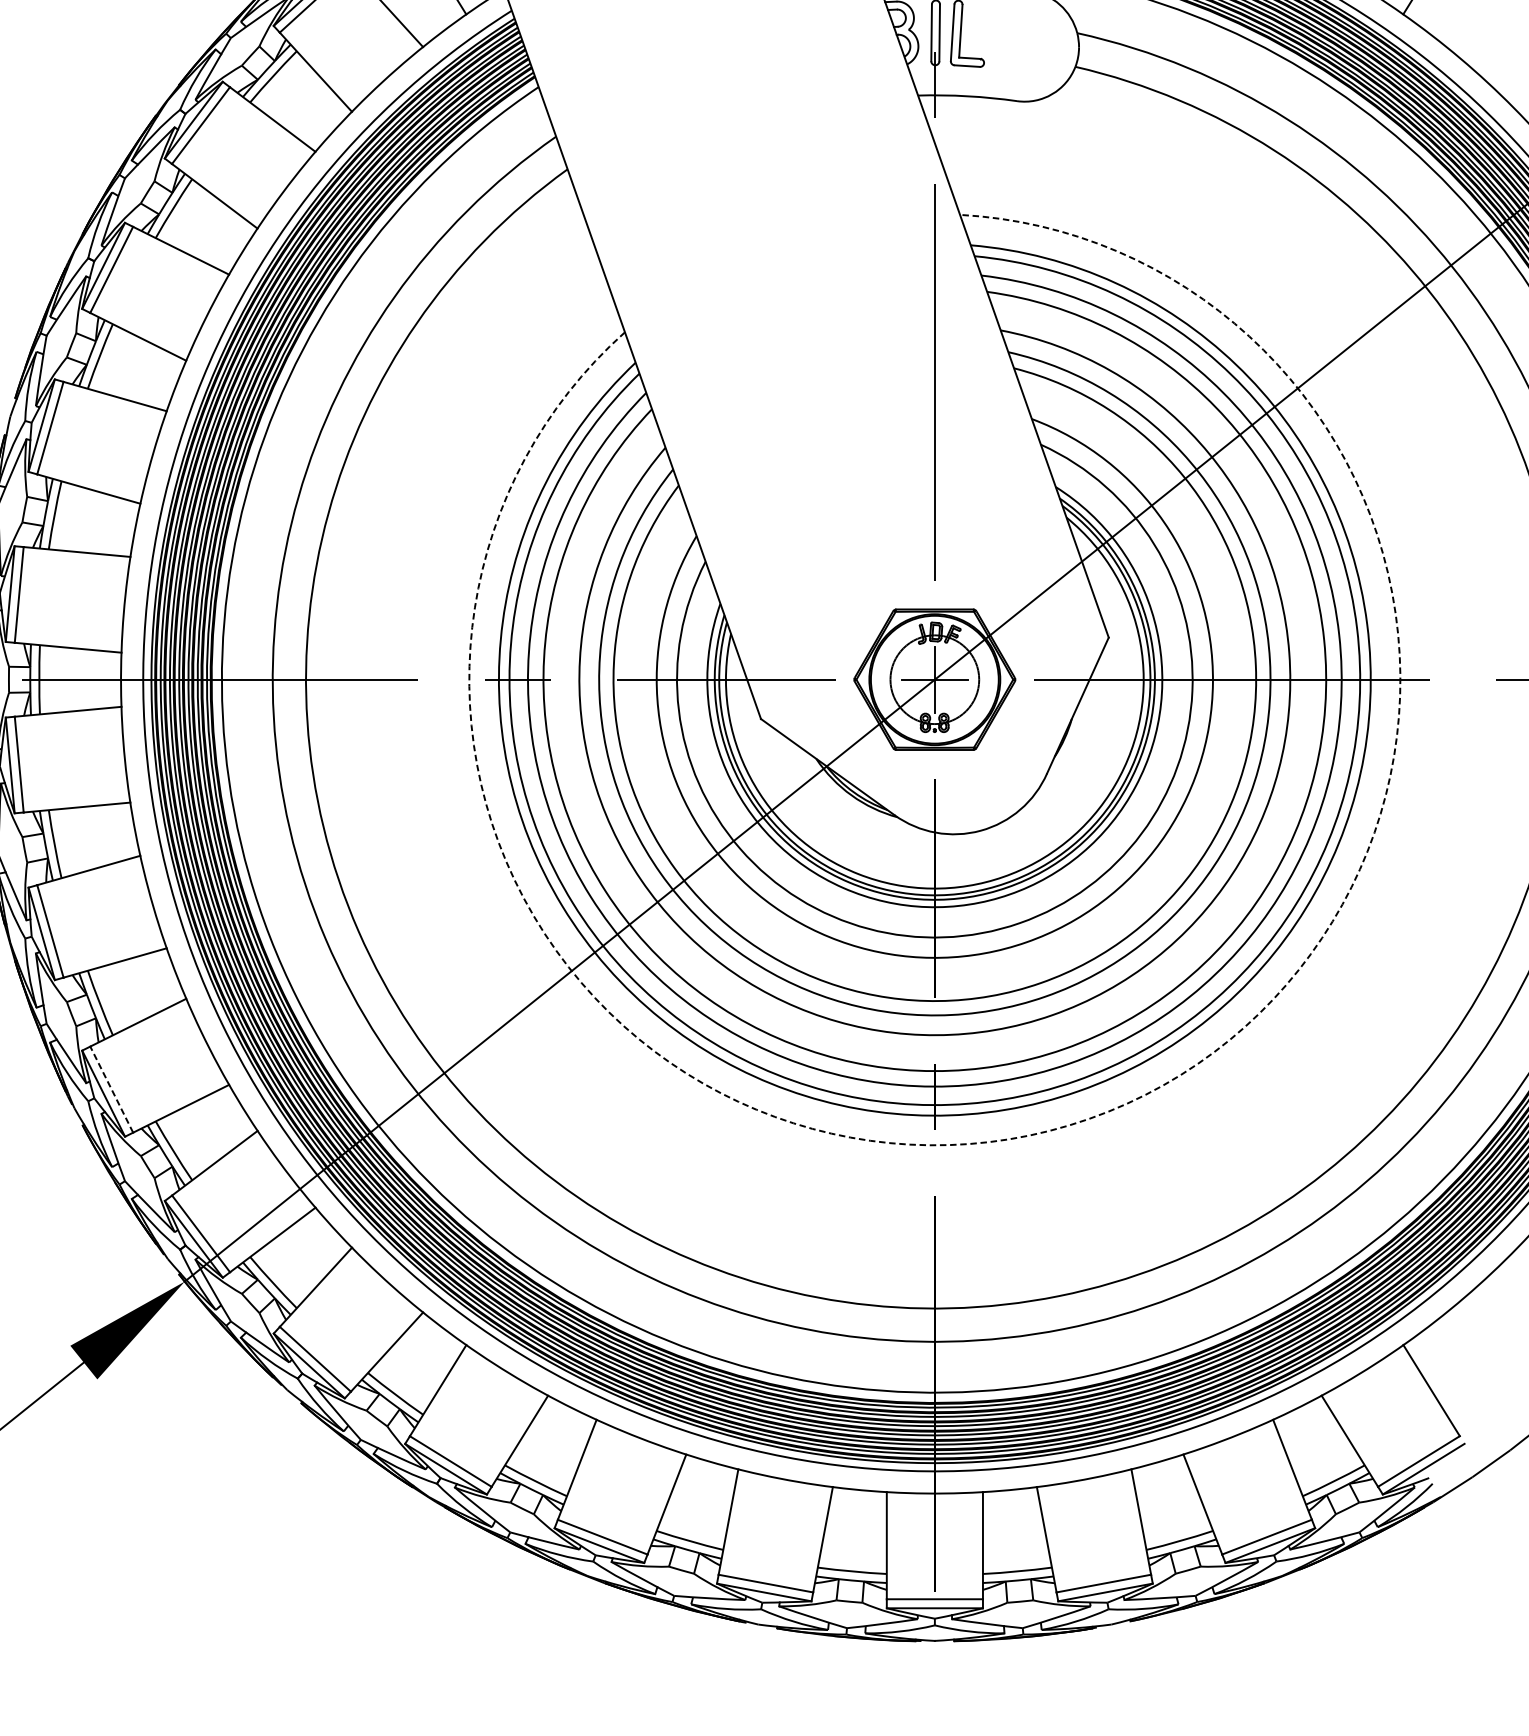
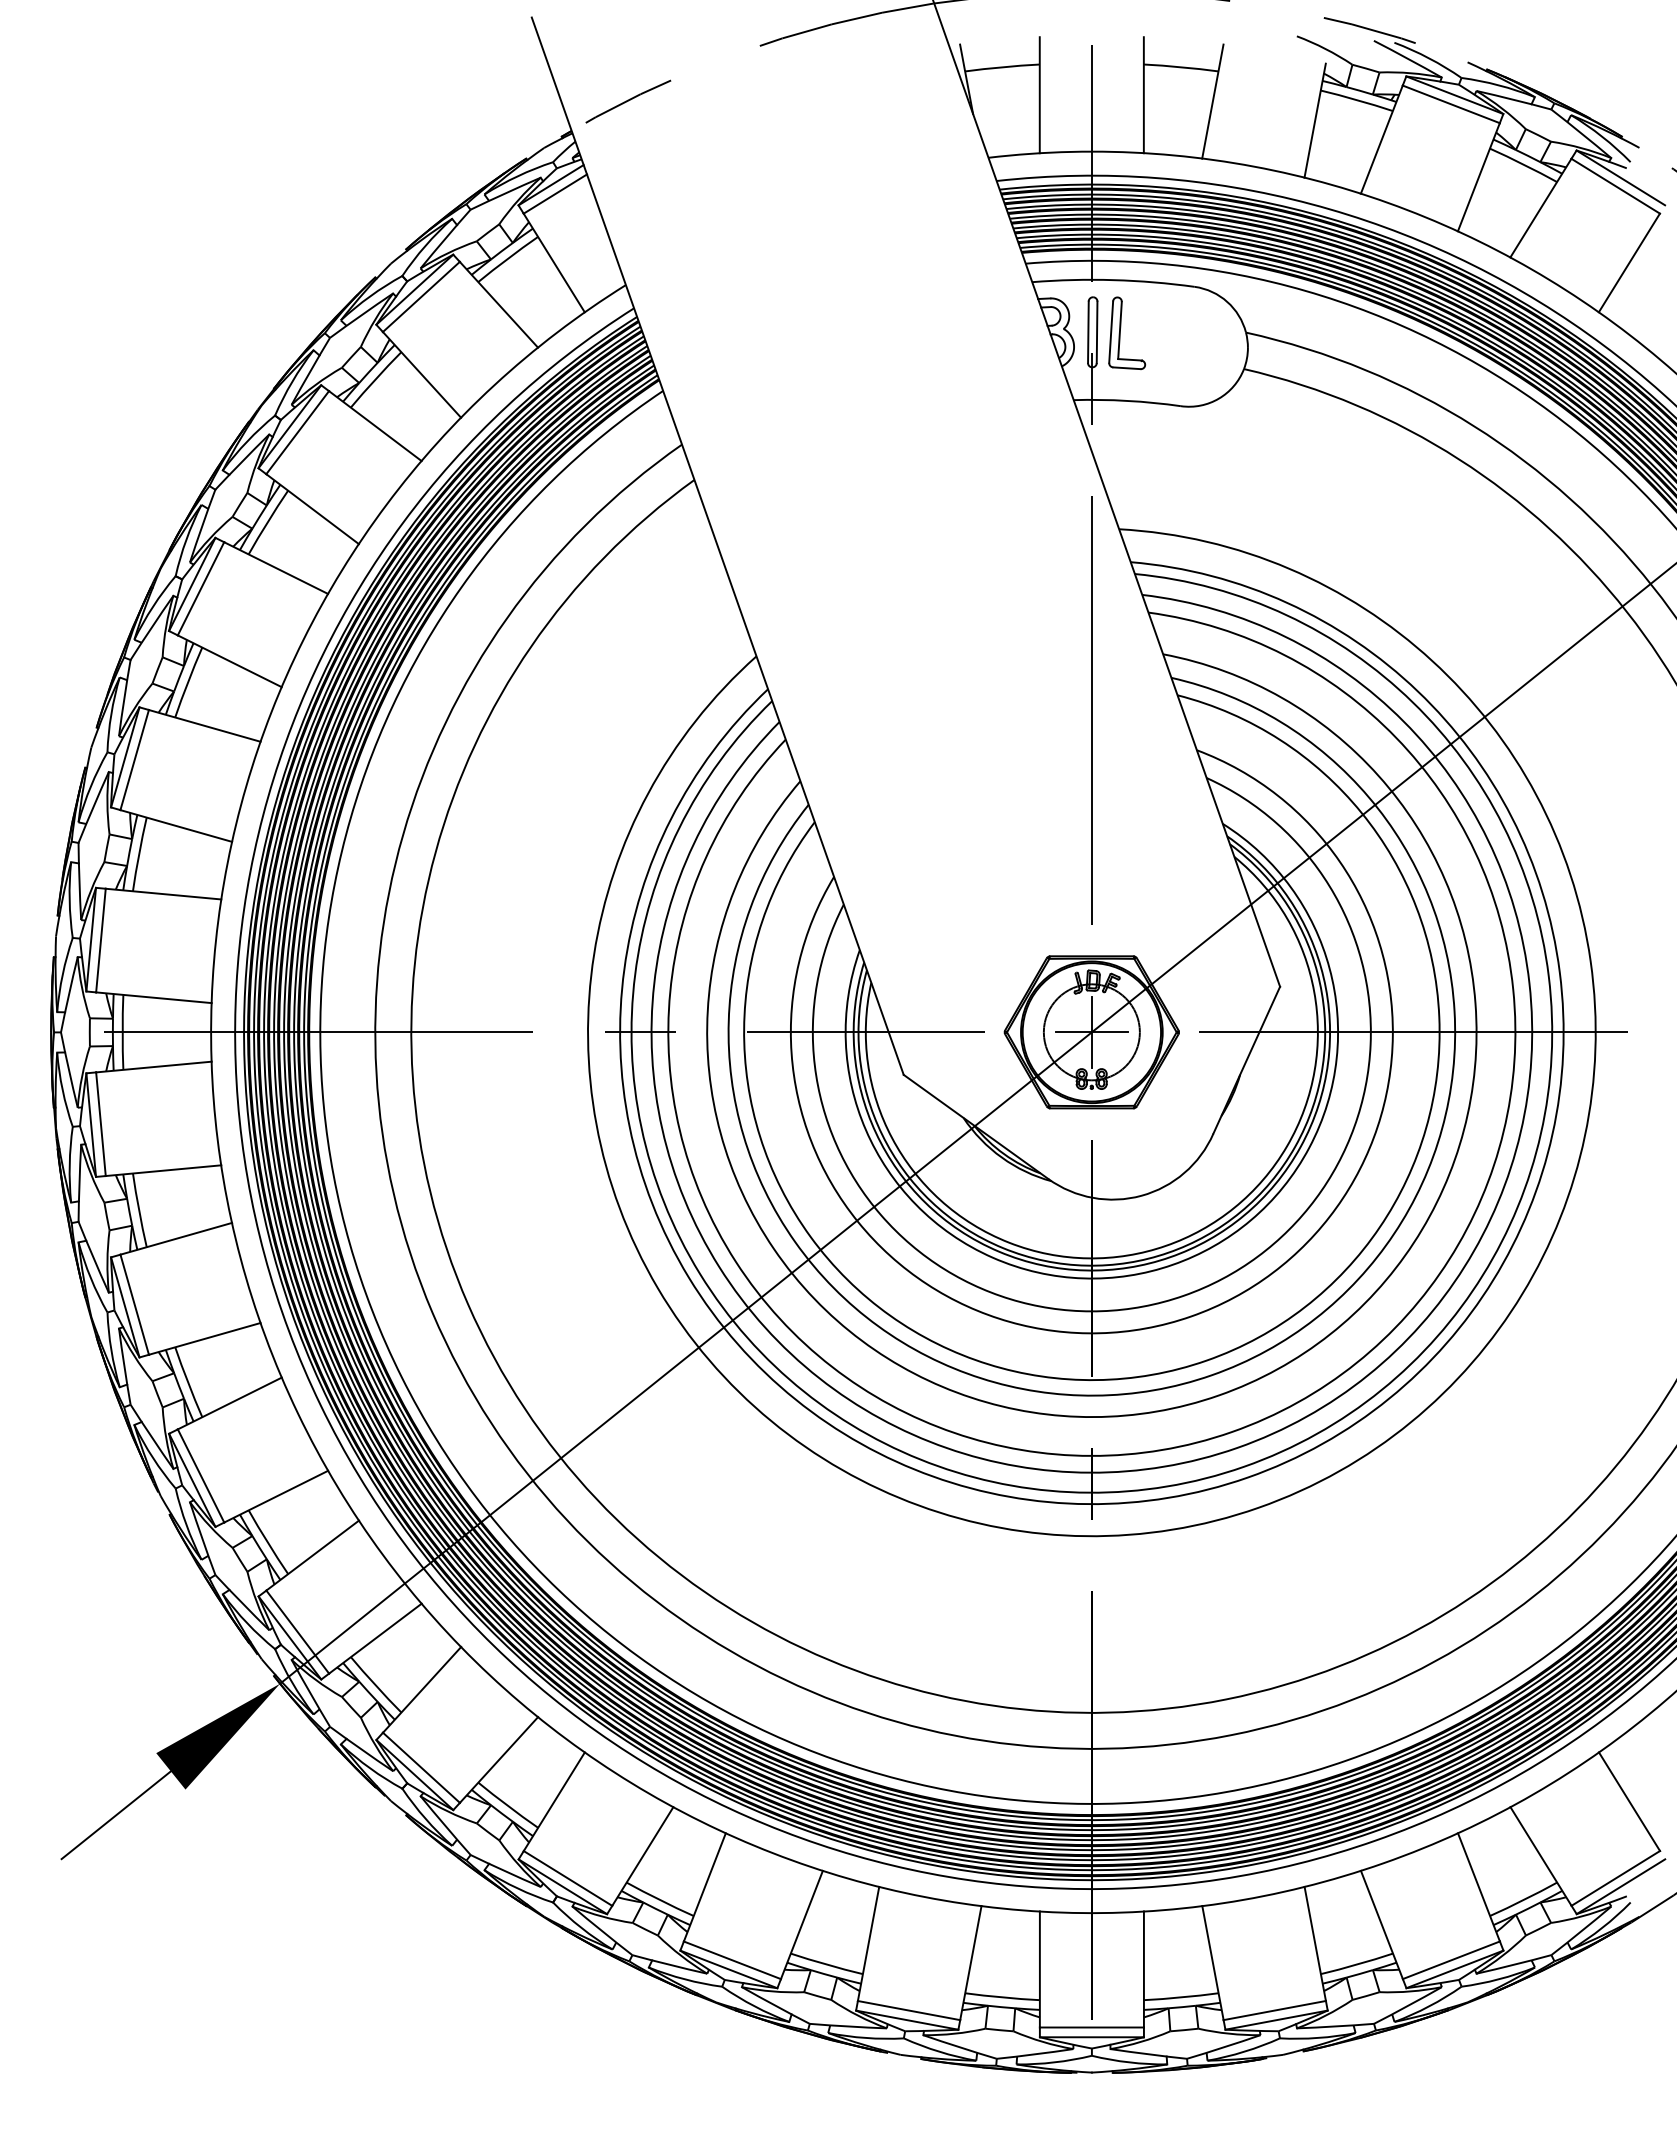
line: (111, 1089) -> (200, 1475), dashed -> solid
arc: (1088, 1118) -> (1258, 1507), dashed -> solid

